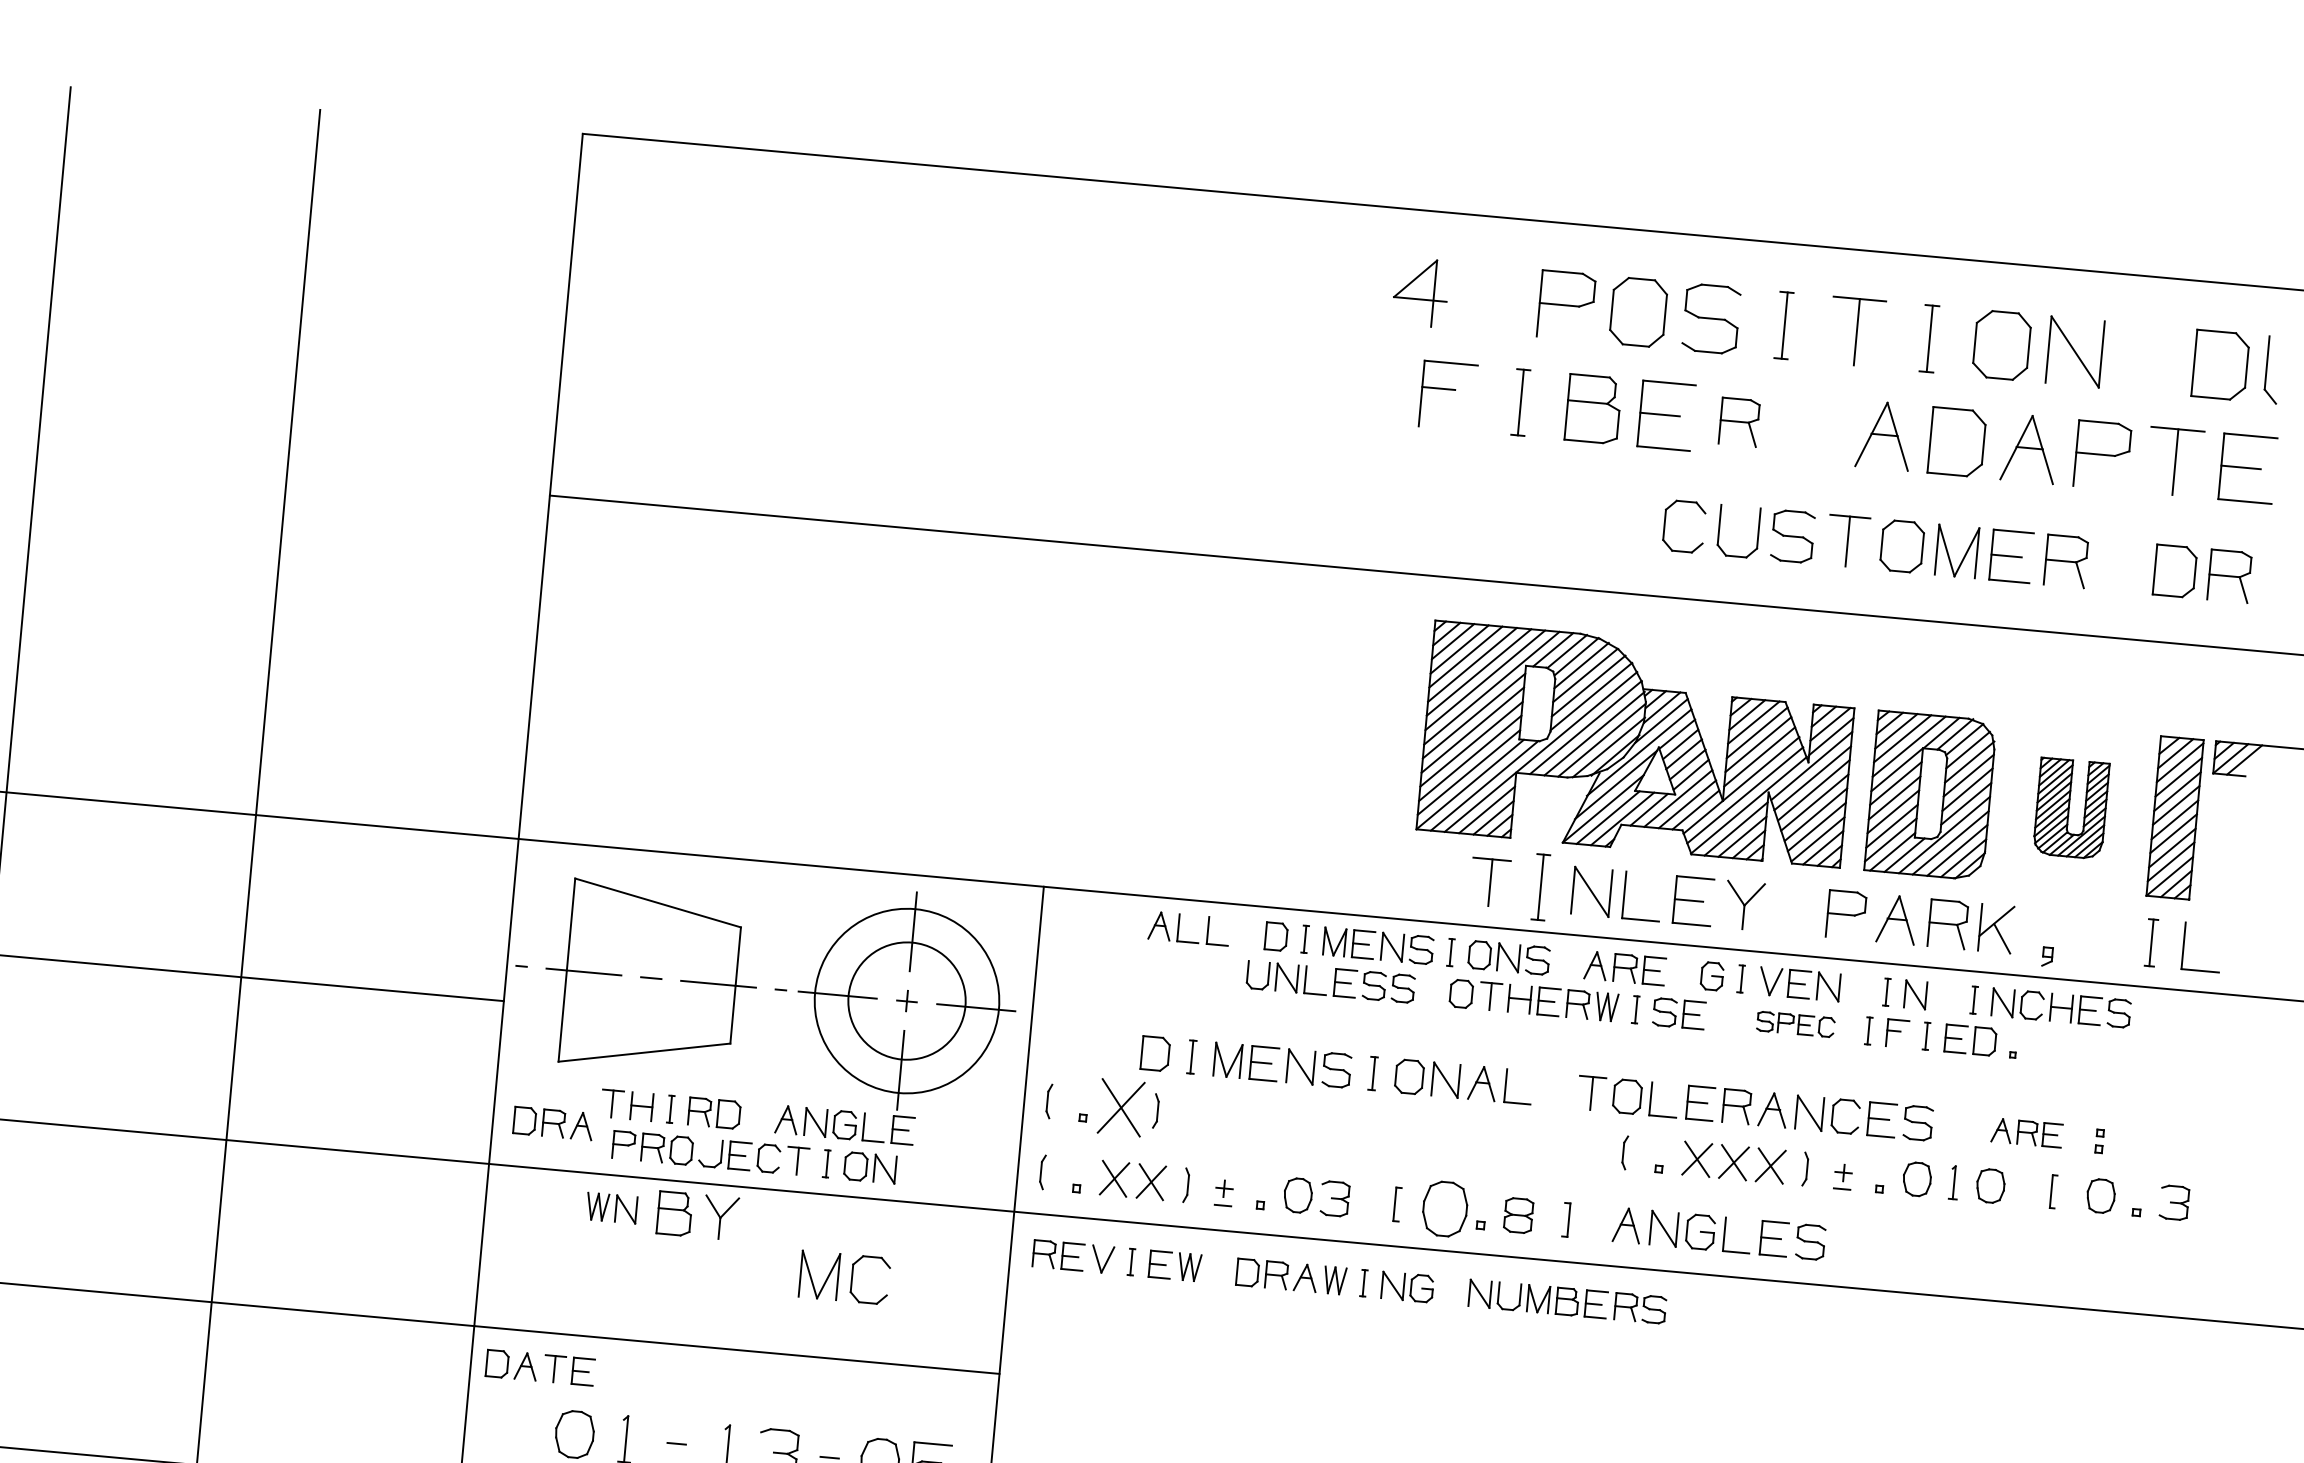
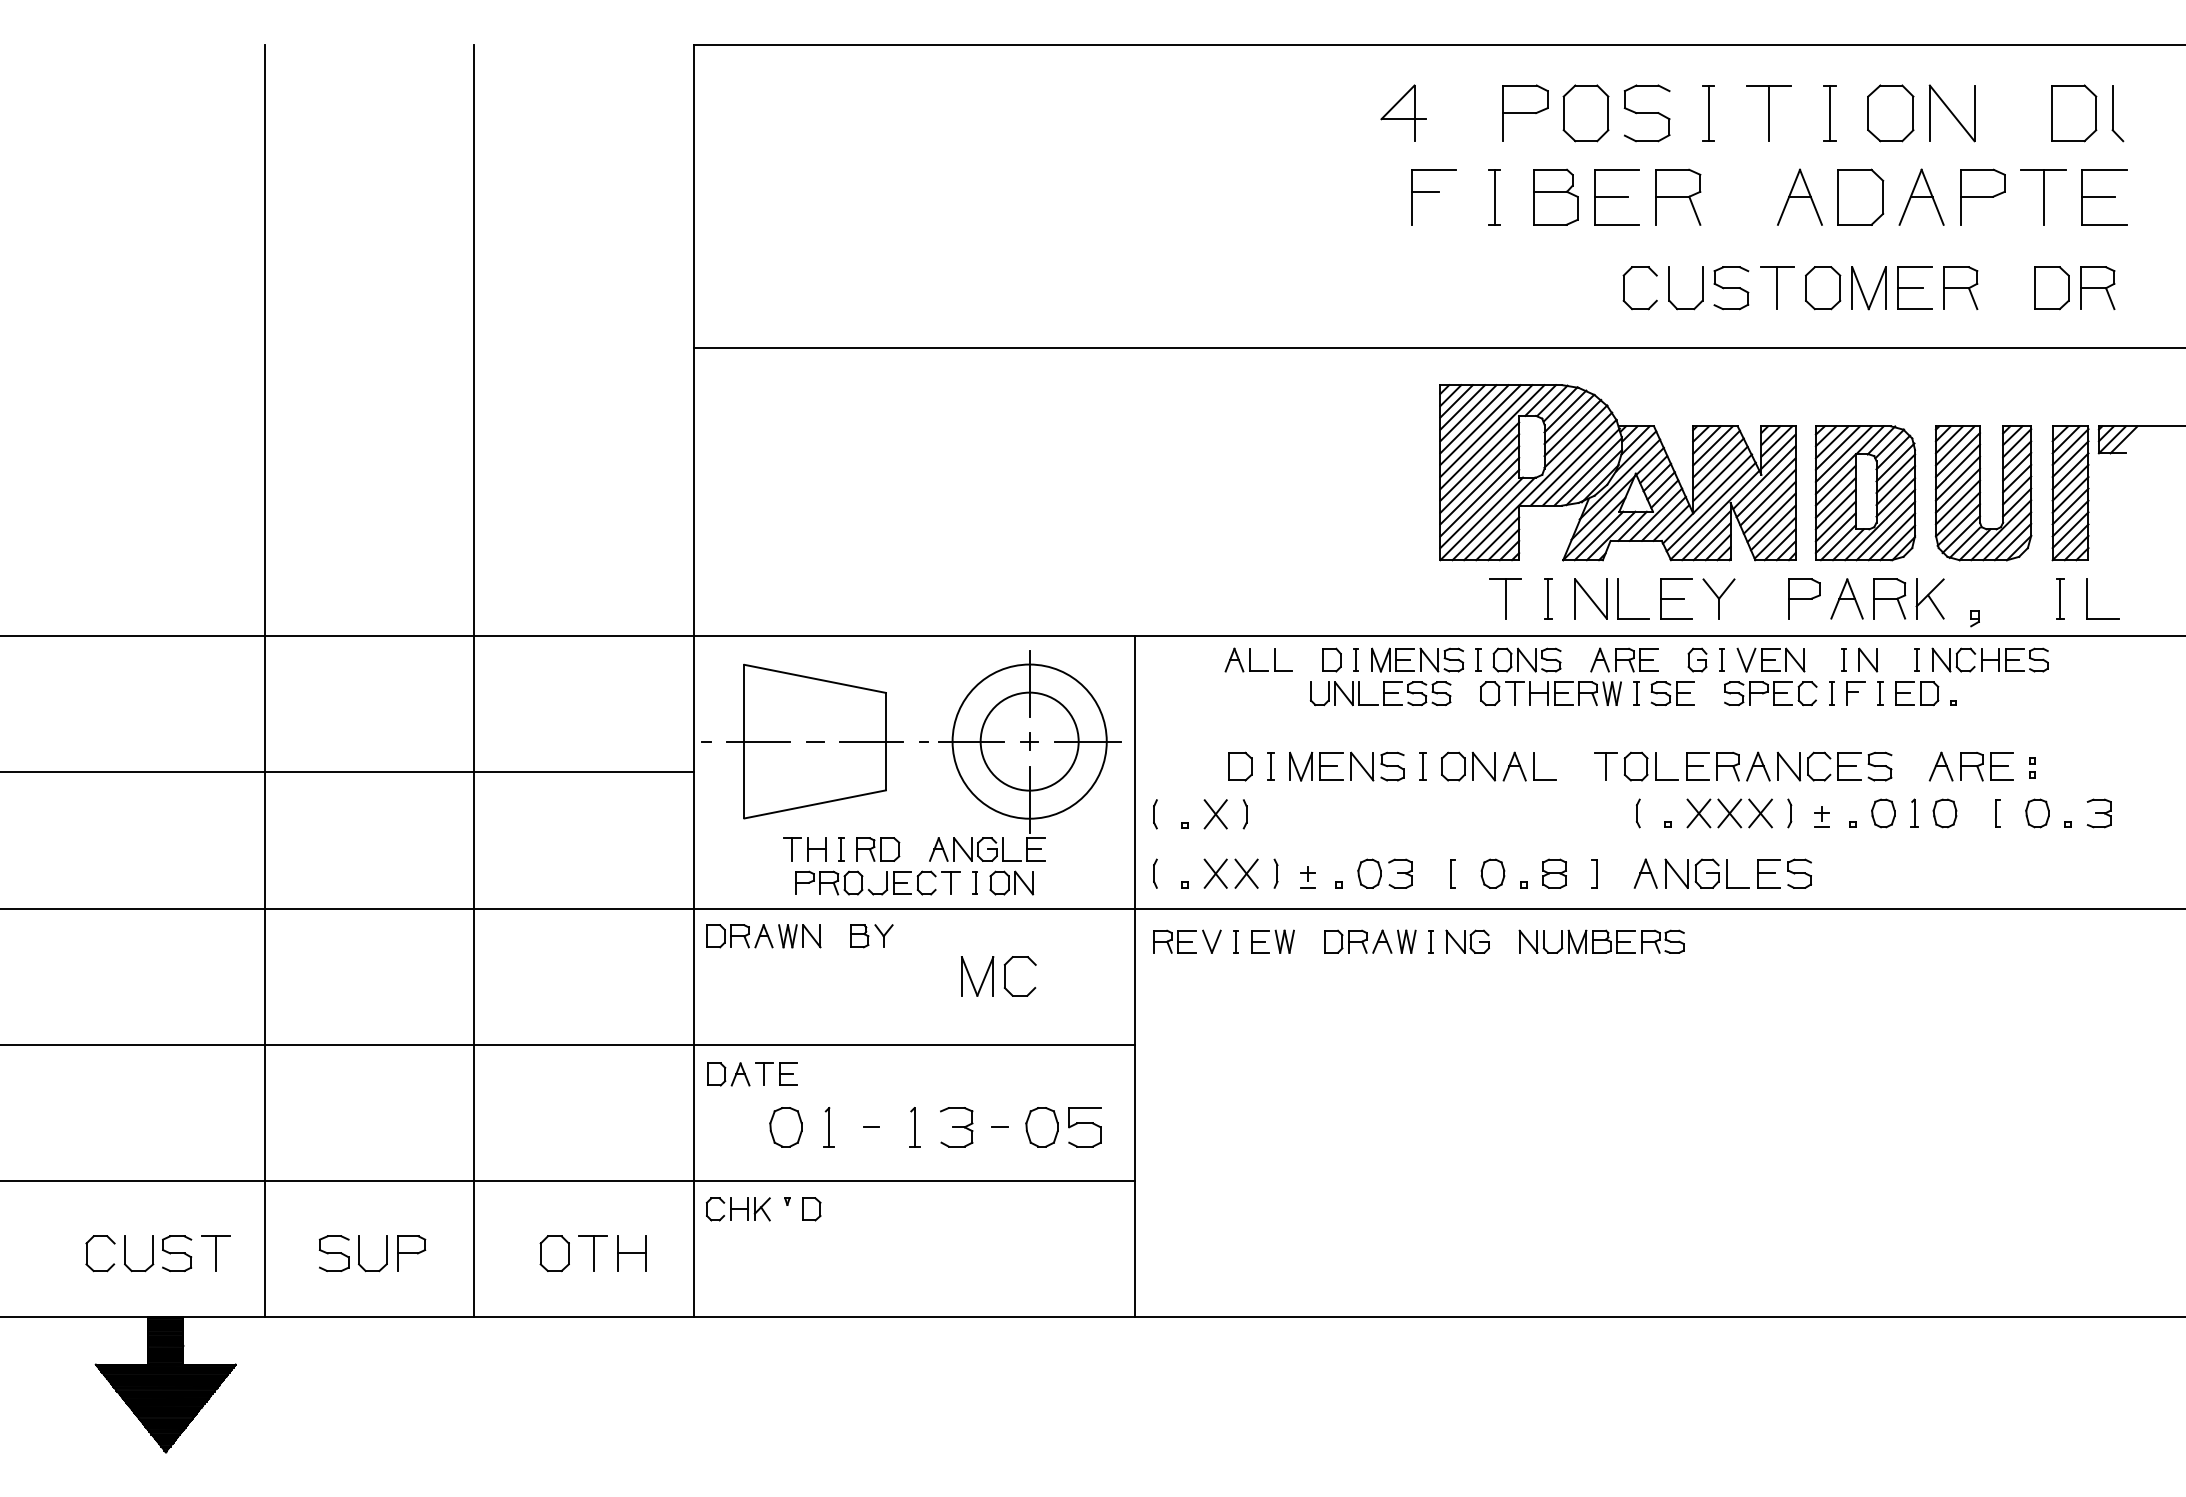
part: (1739, 421) -> (1678, 196), size x1.43
part: (2071, 808) -> (1983, 493), size x1.67
part: (1541, 886) -> (1548, 598), size x0.71
part: (1795, 1024) -> (1770, 693), size x1.43
part: (1120, 1108) -> (1215, 814), size x0.62
part: (552, 1123) -> (739, 936), moved
part: (2026, 1132) -> (1970, 766), size x1.43
part: (1444, 1208) -> (1492, 873), size x0.62
part: (697, 1216) -> (871, 936), size x0.62

